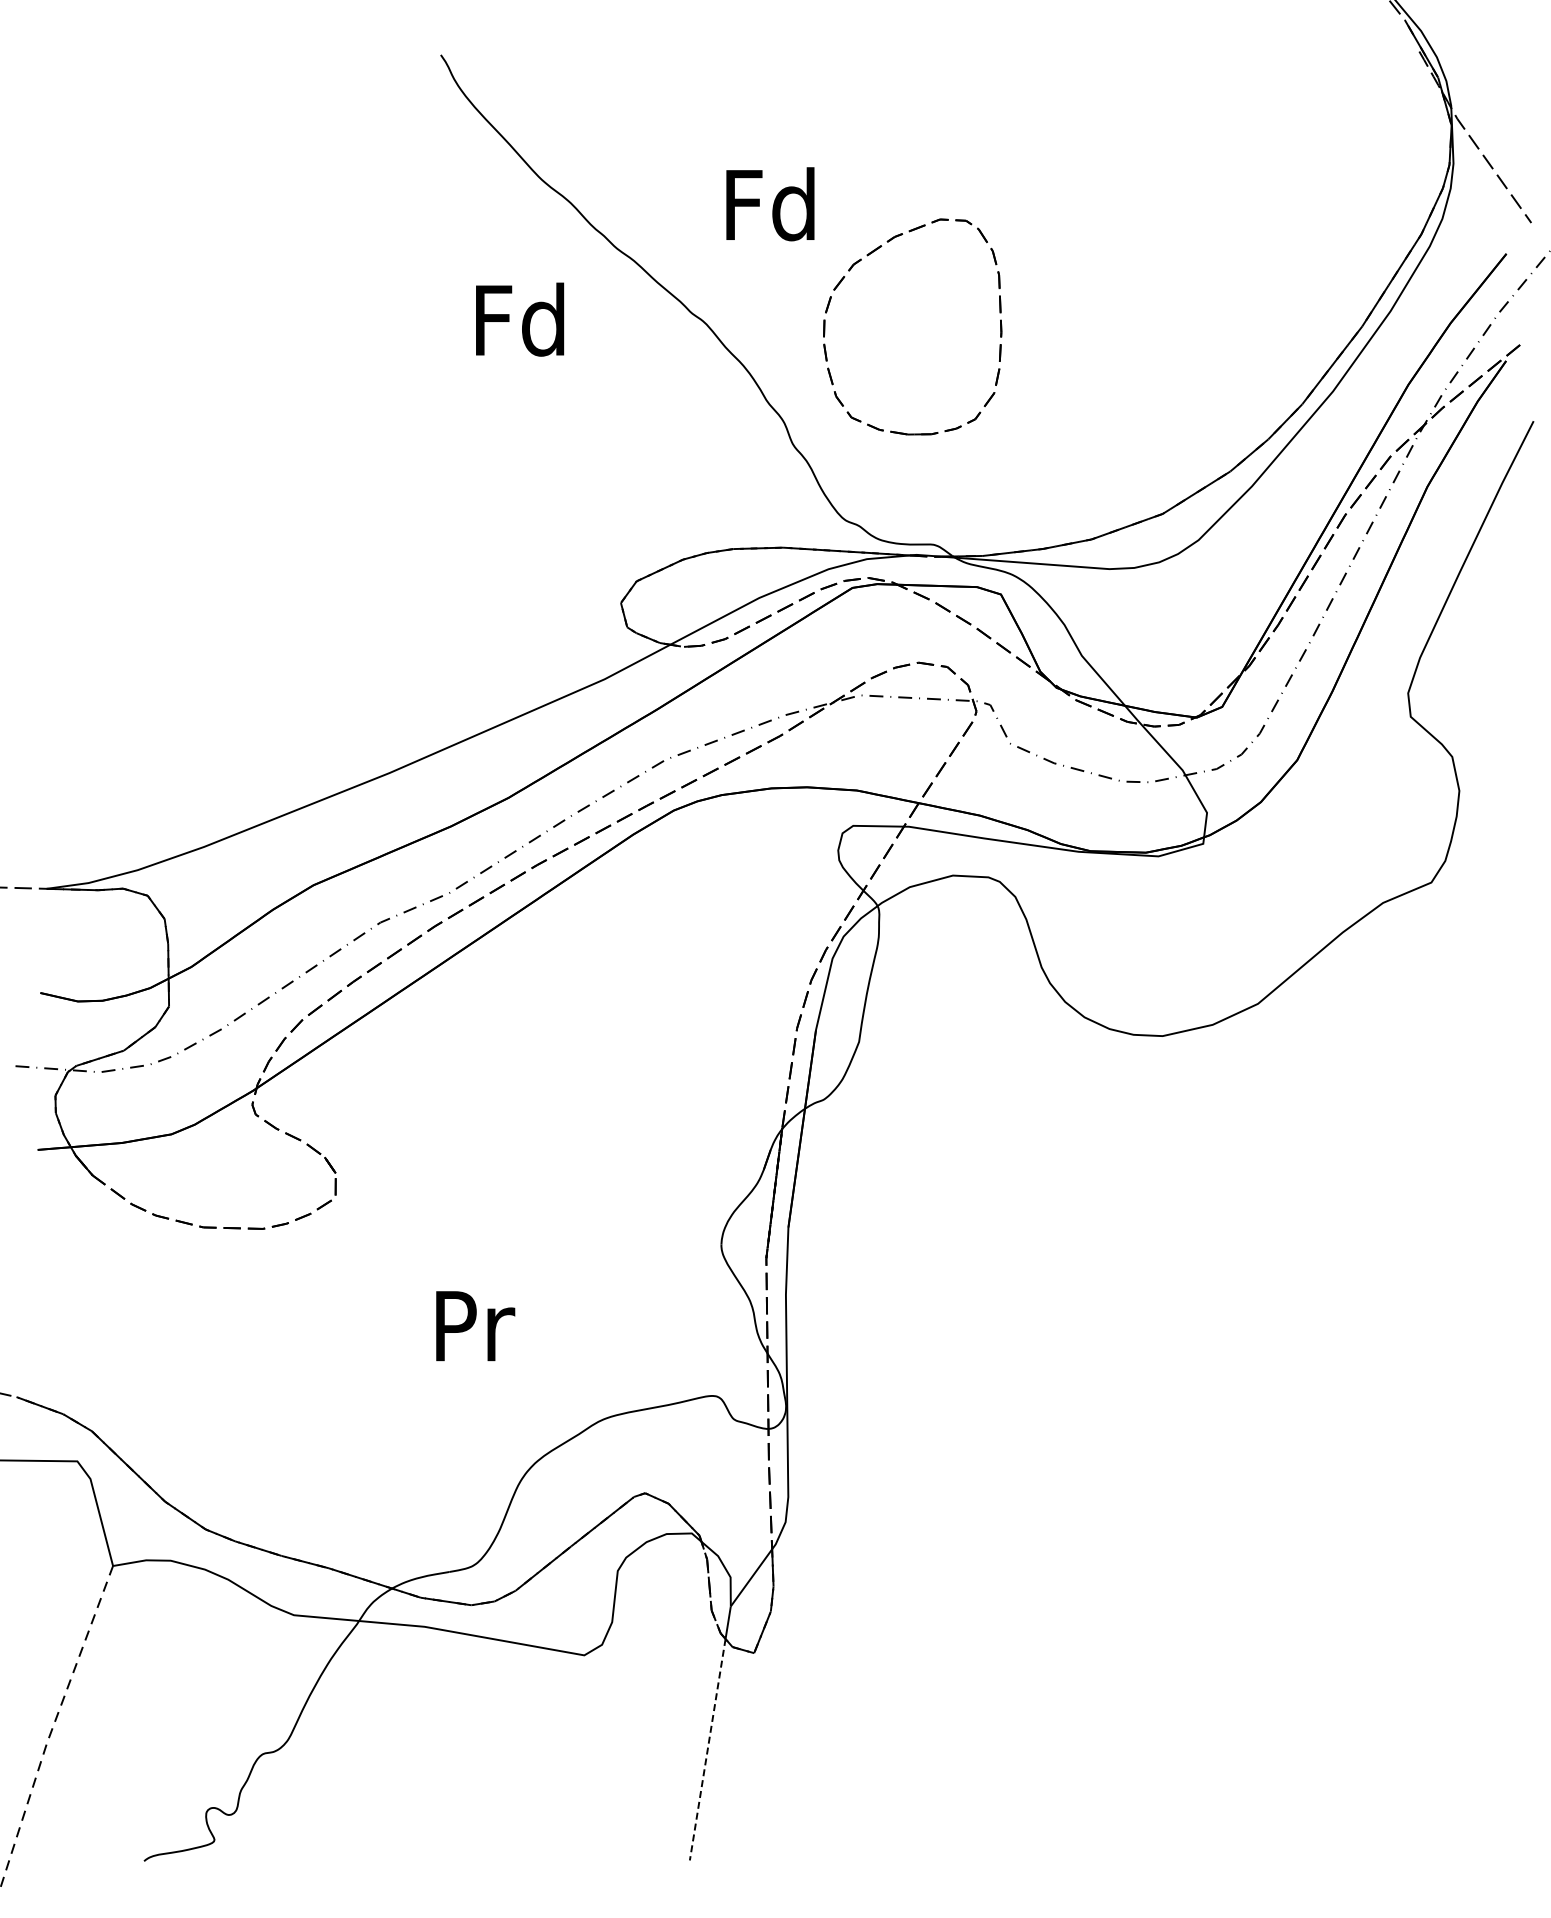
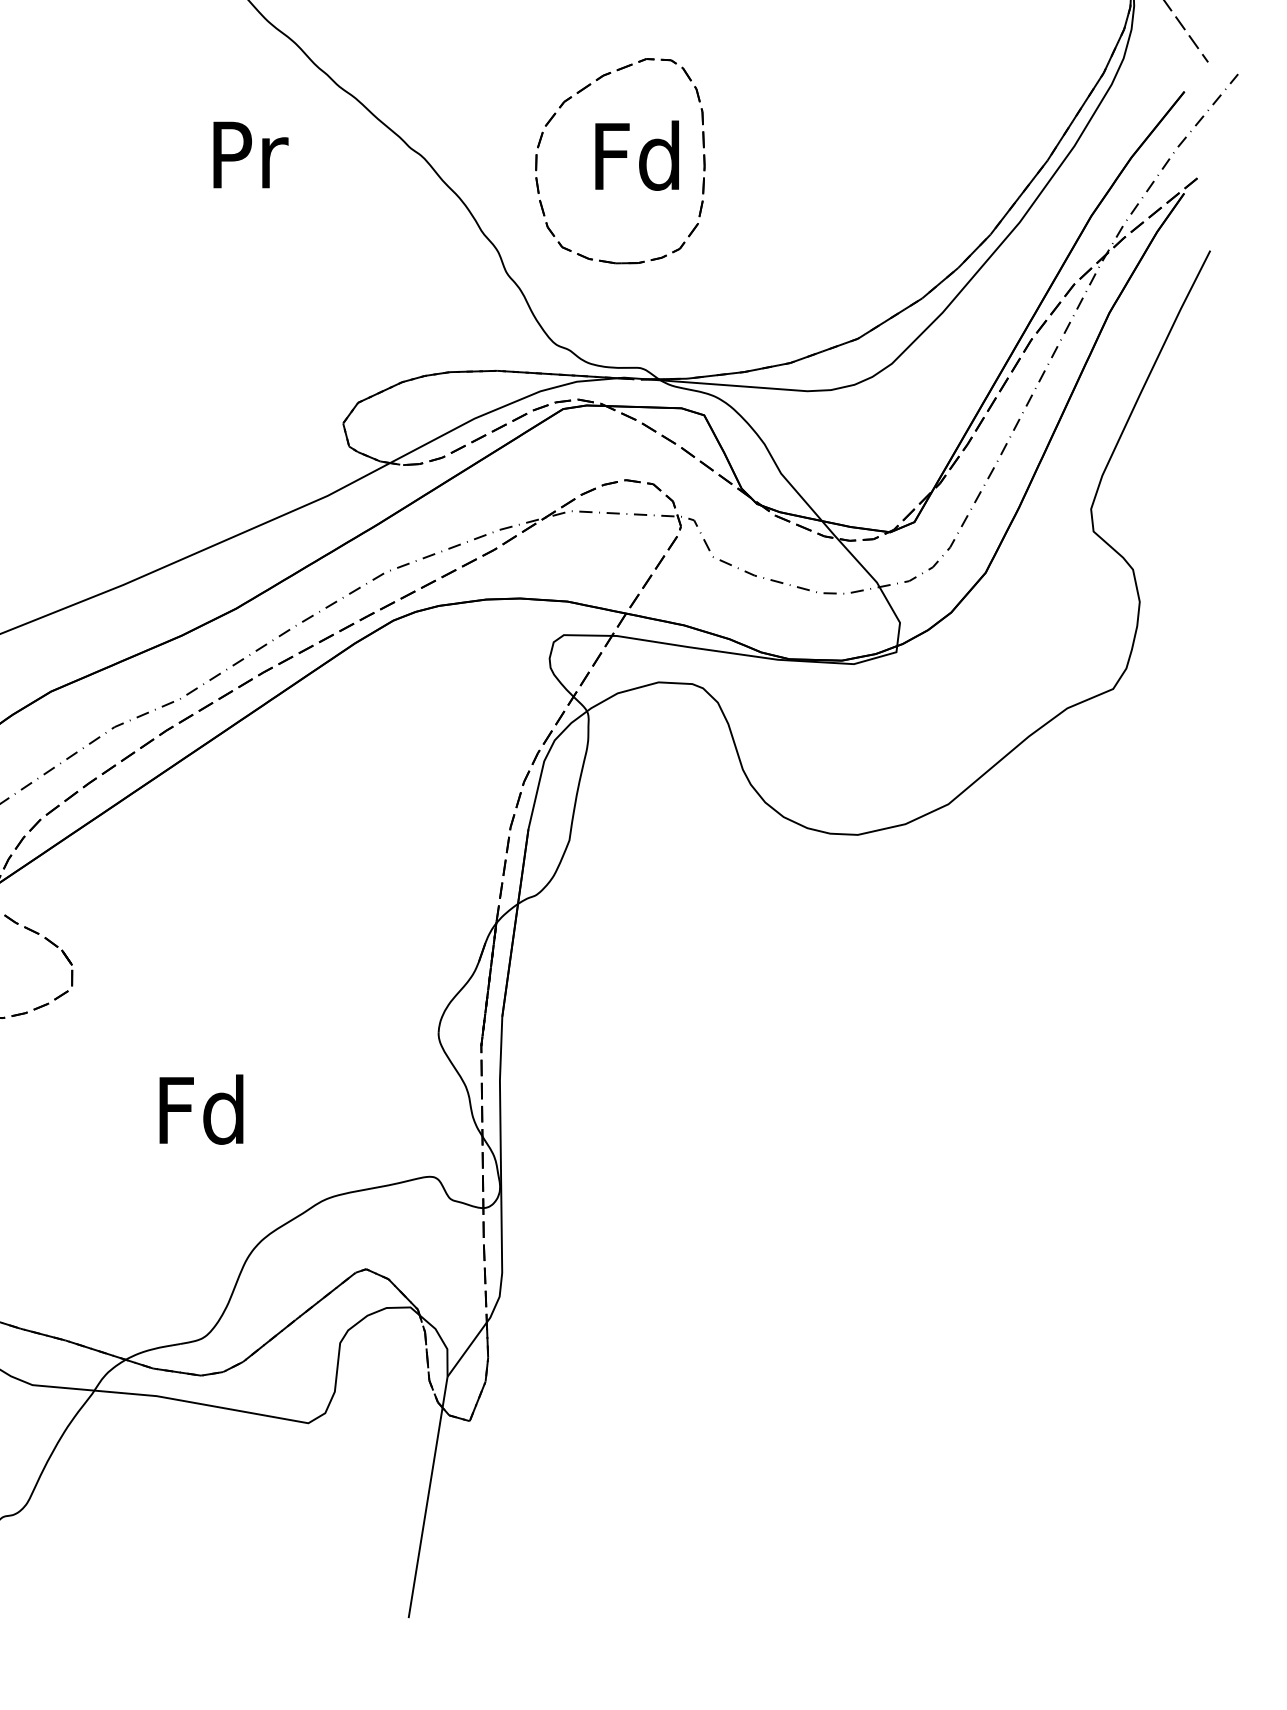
text: (770, 204) -> (637, 155), moved
text: (520, 319) -> (247, 154), Fd -> Pr
text: (471, 1325) -> (201, 1109), Pr -> Fd
line: (707, 1750) -> (425, 1513), dashed -> solid

